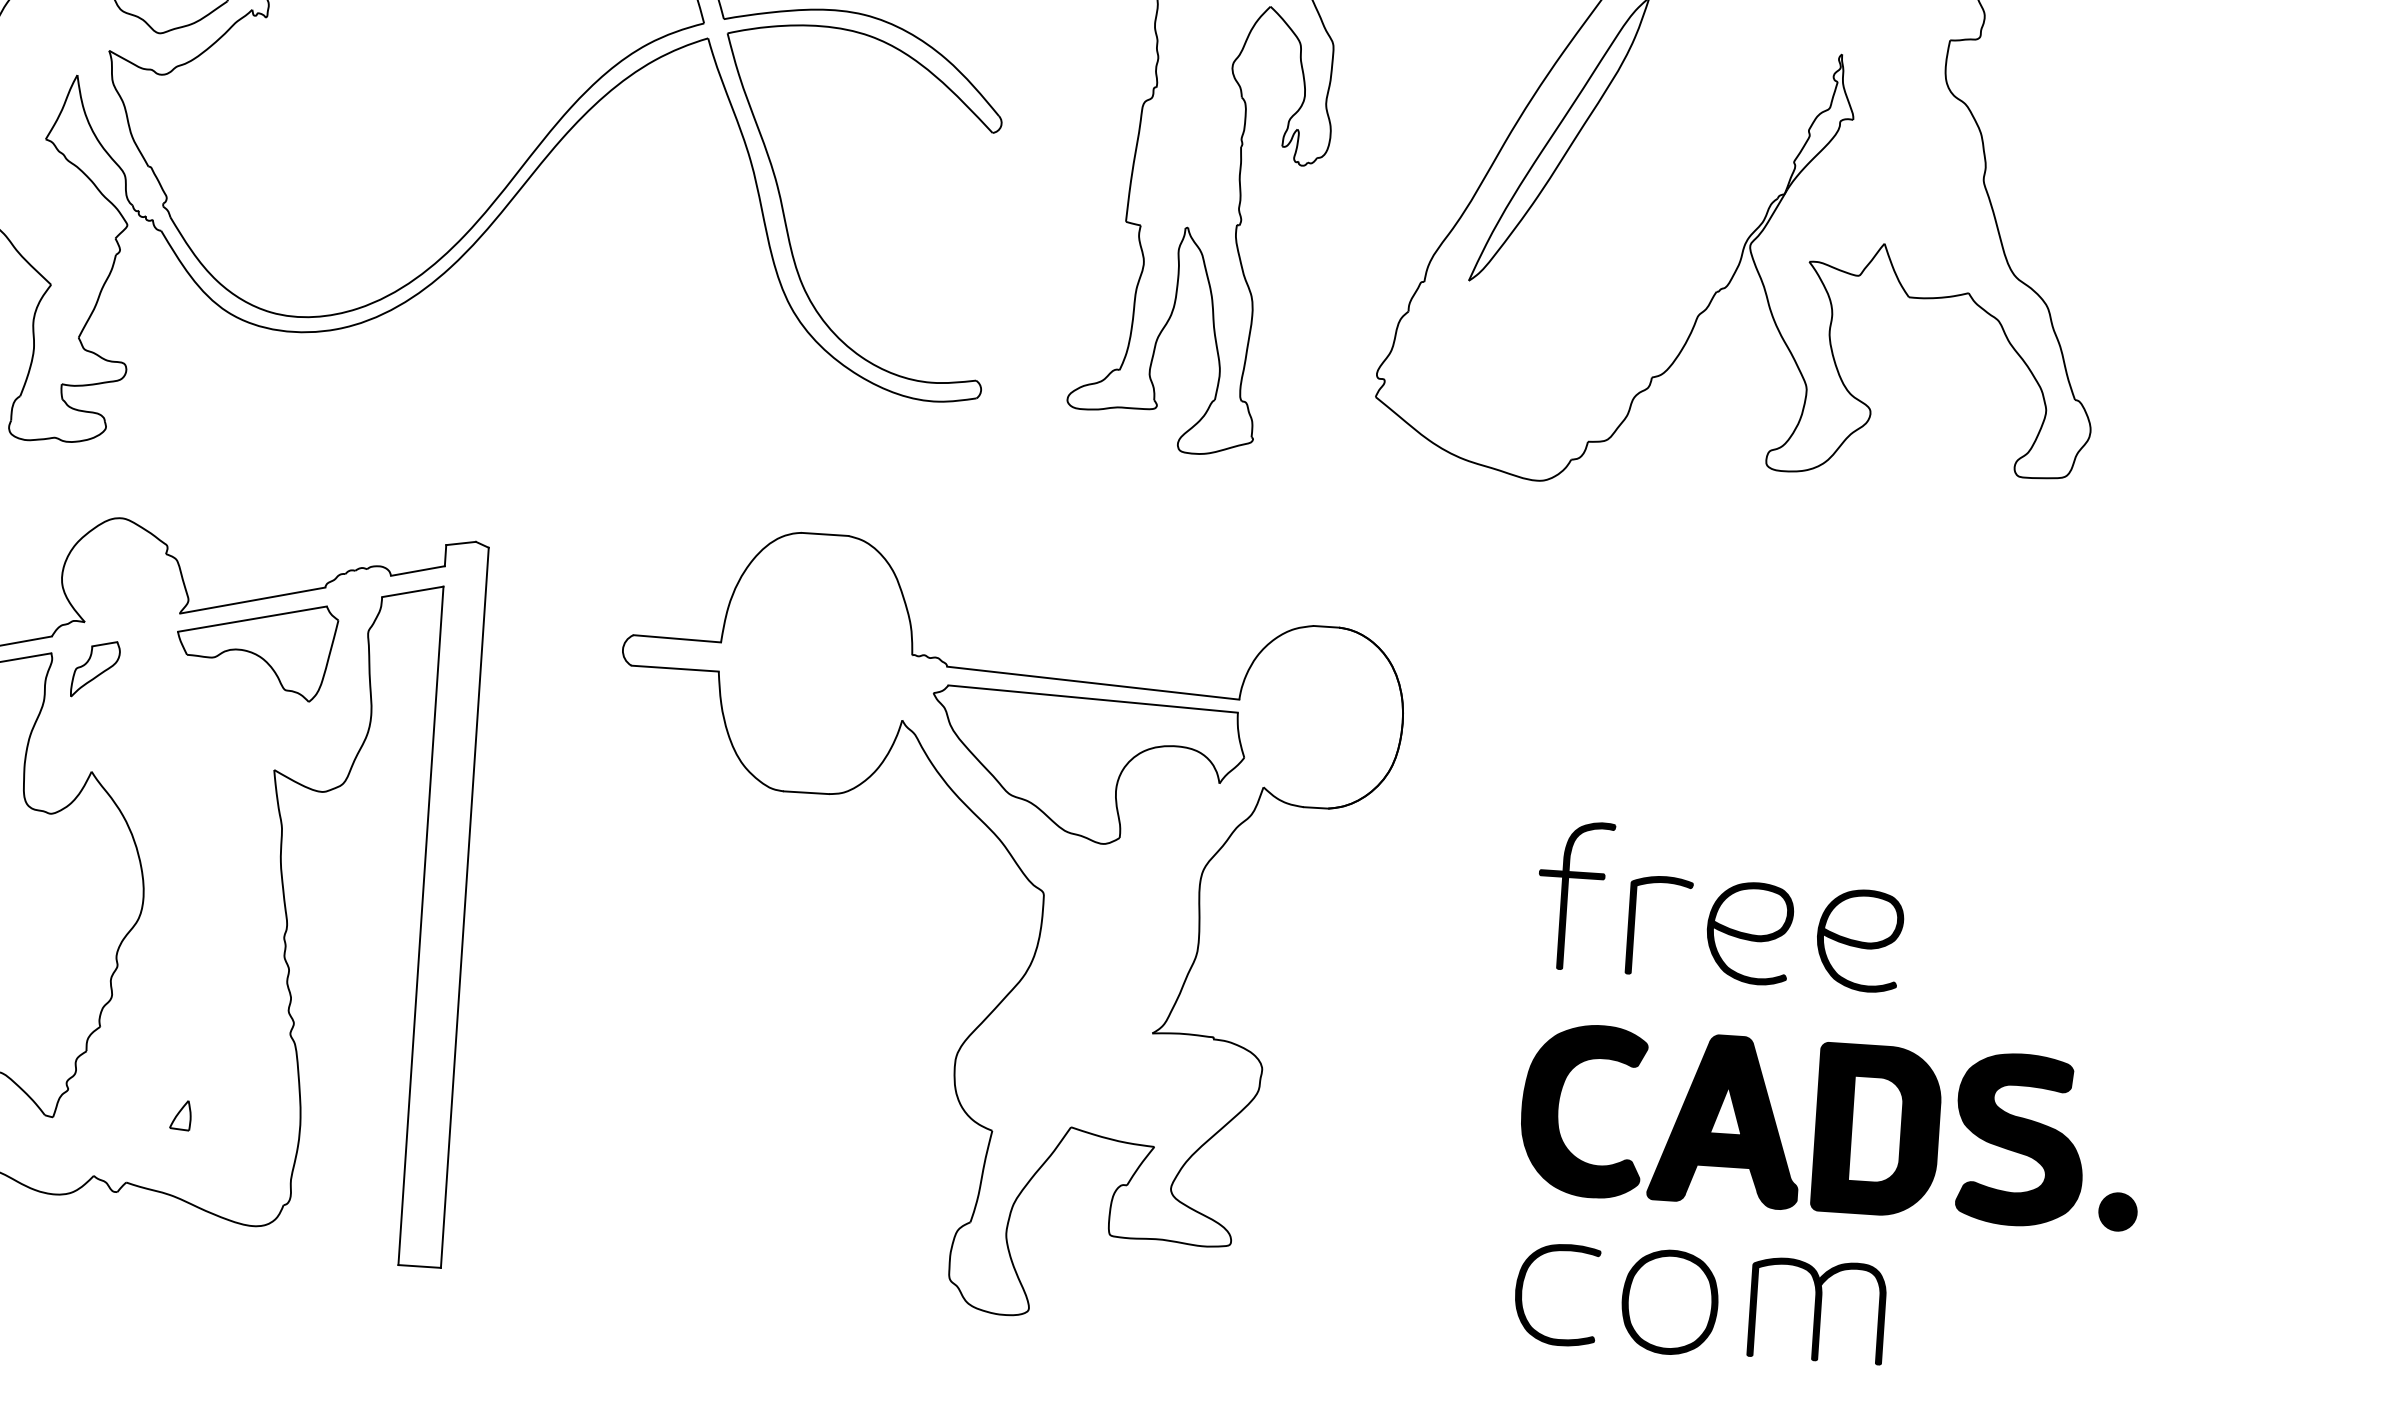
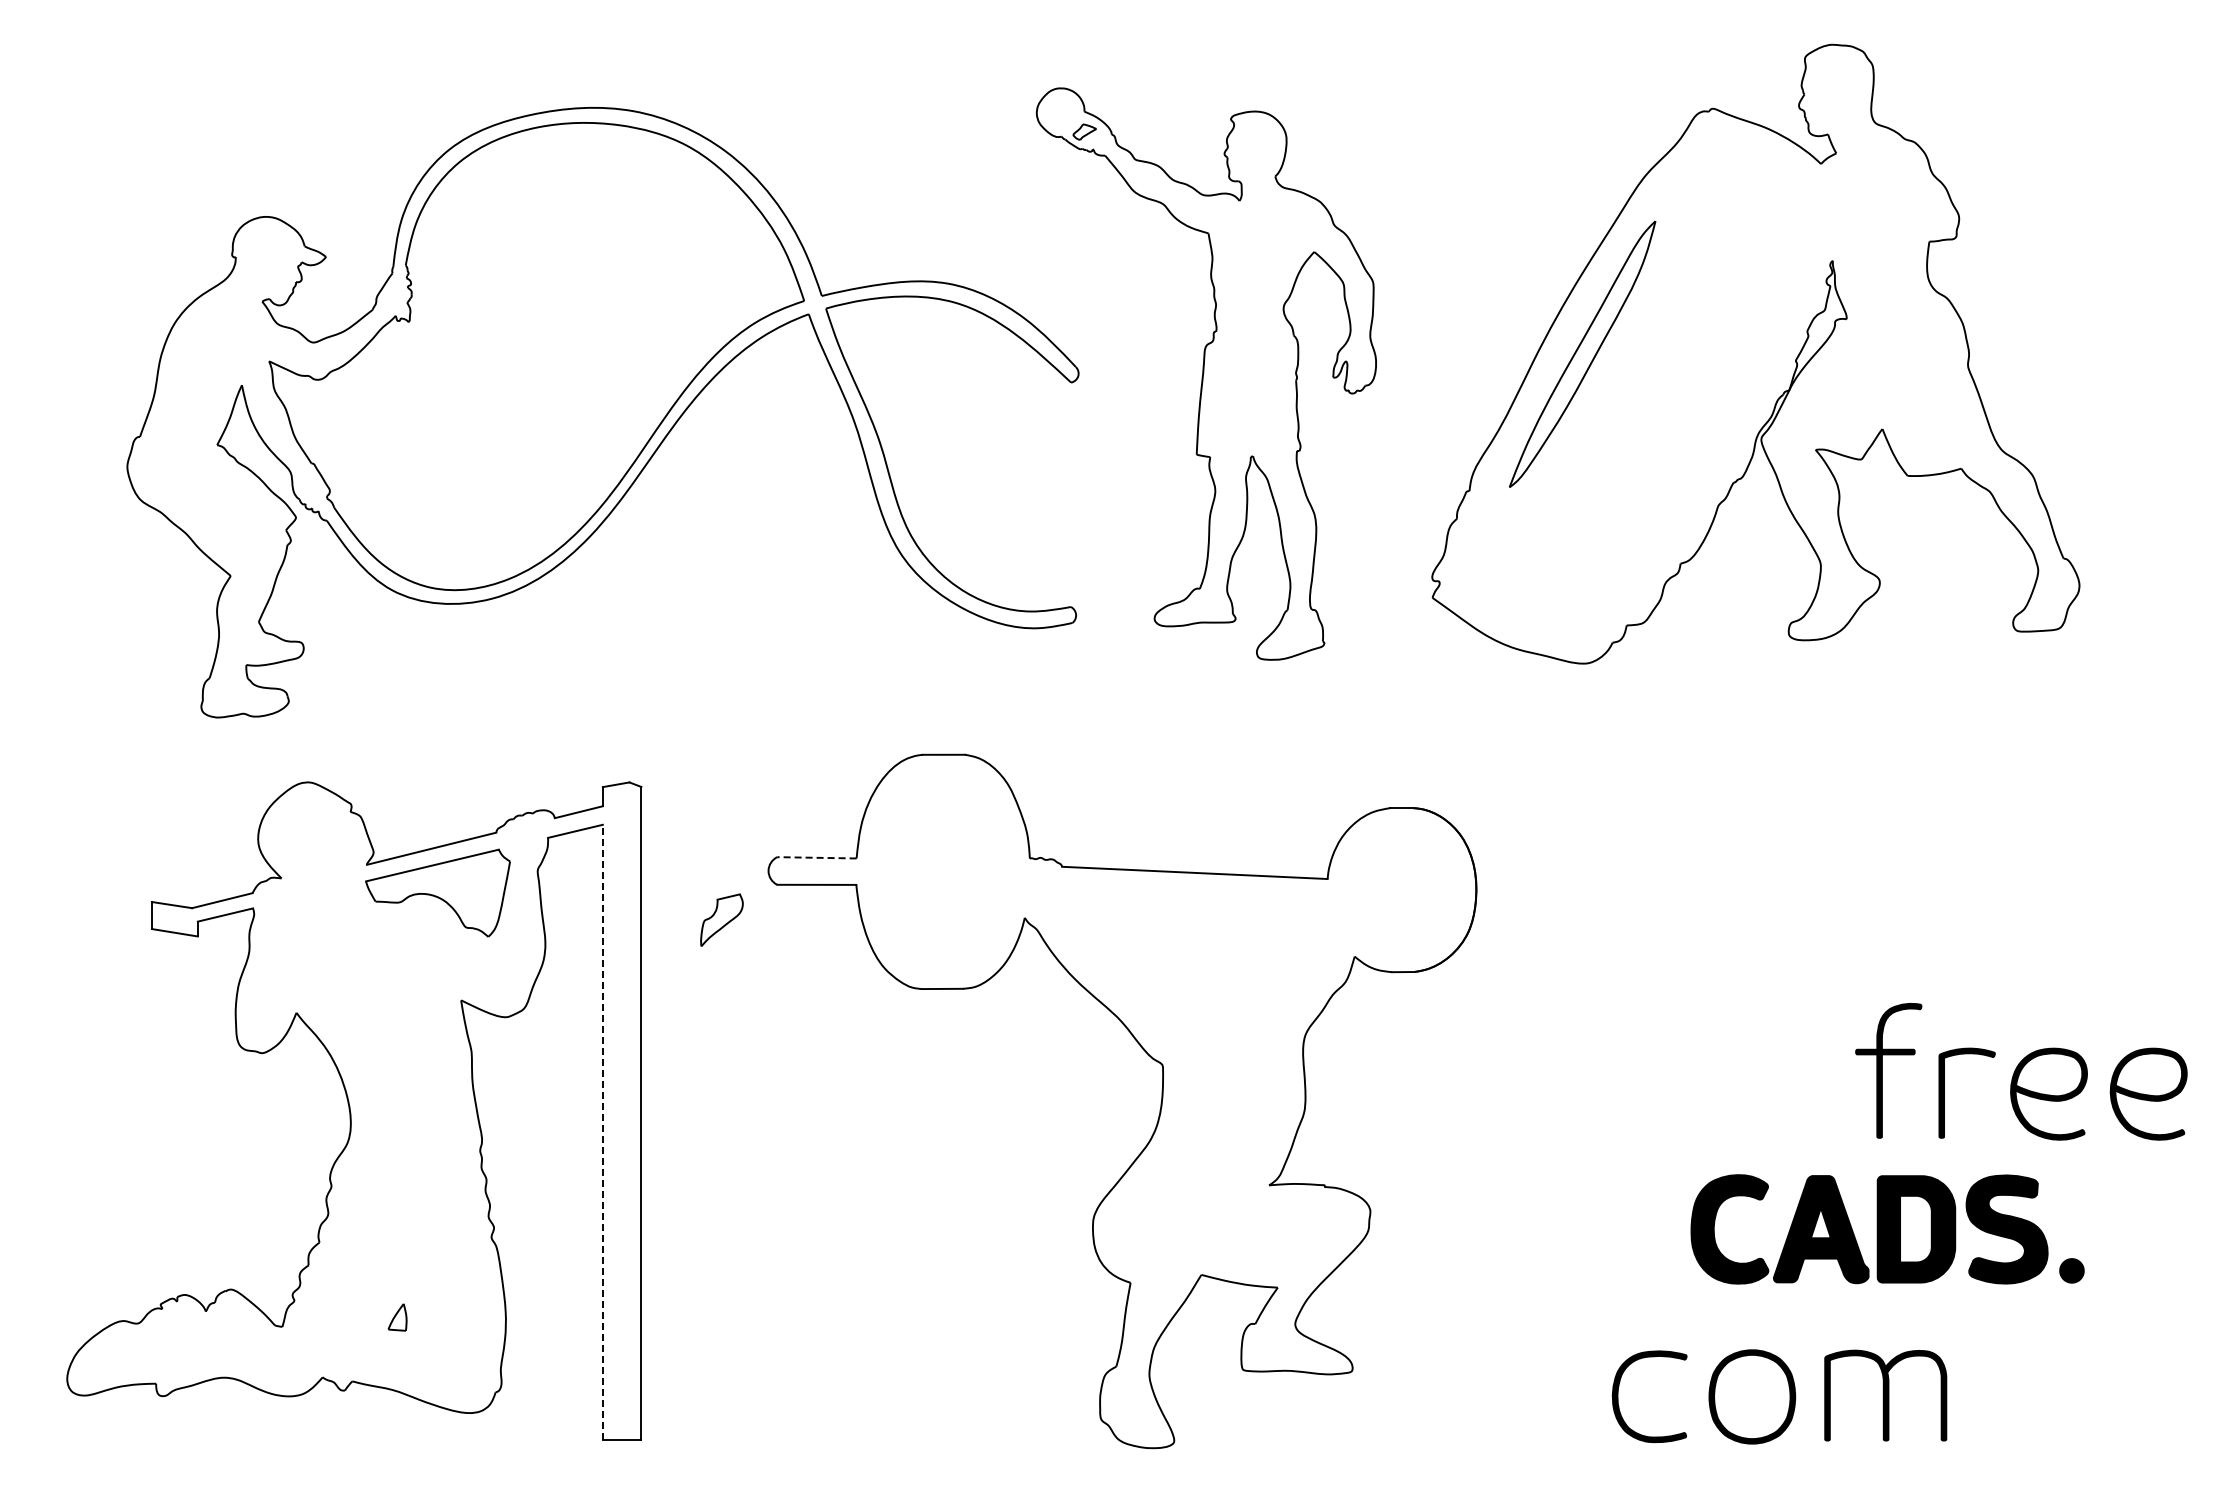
line: (676, 638) -> (816, 857), solid -> dashed
part: (95, 668) -> (721, 919), moved
part: (1086, 768) -> (1193, 950), removed
part: (1720, 906) -> (2021, 1071), moved
line: (420, 925) -> (602, 1131), solid -> dashed
part: (1831, 1127) -> (1887, 1229), size x0.7

